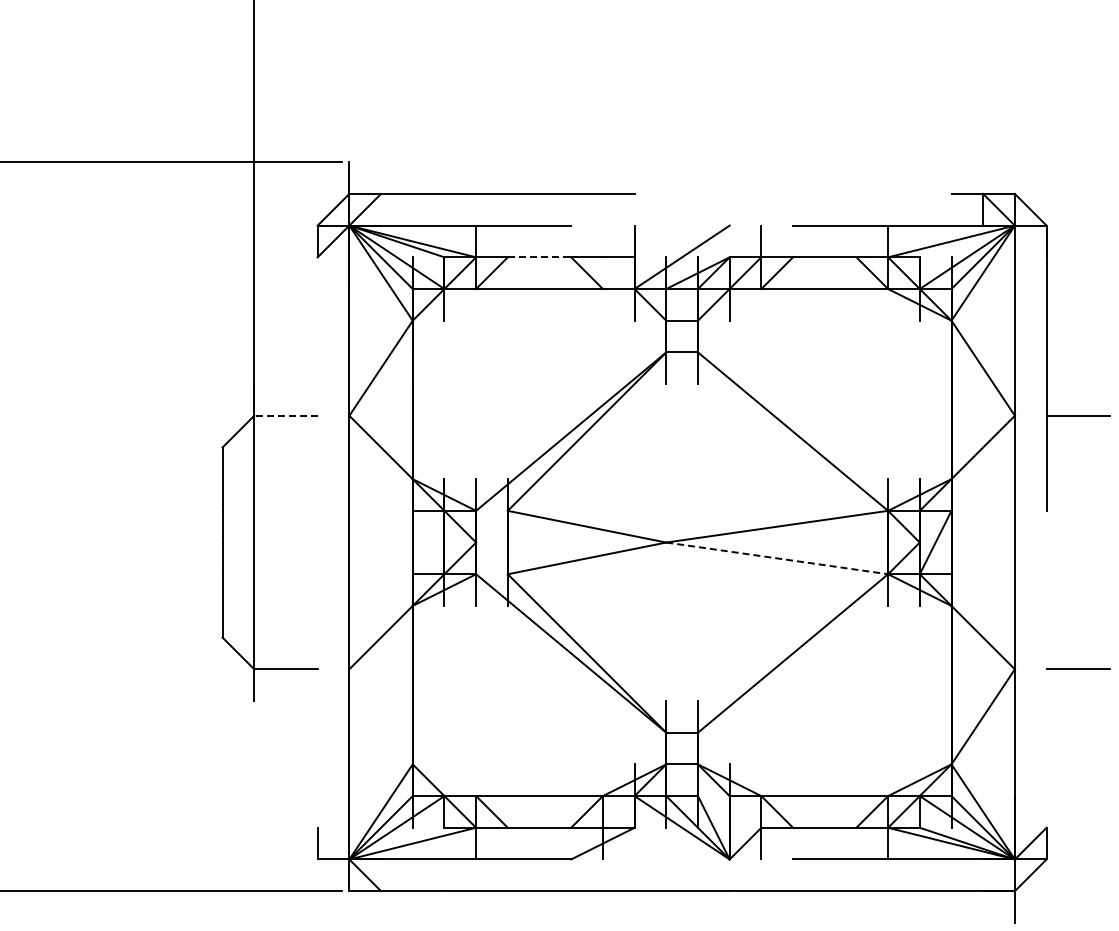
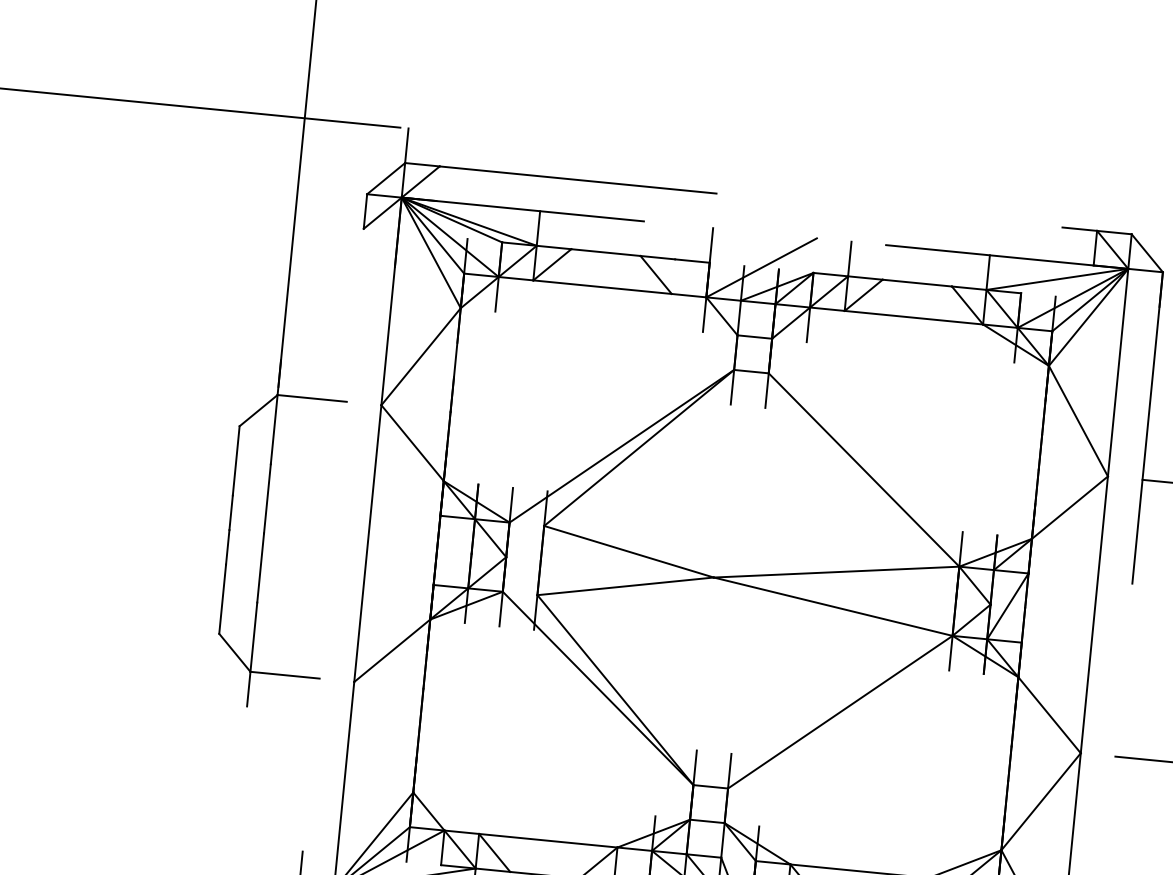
line: (539, 257) -> (605, 252), dashed -> solid
line: (285, 415) -> (311, 398), dashed -> solid
line: (777, 558) -> (833, 606), dashed -> solid

